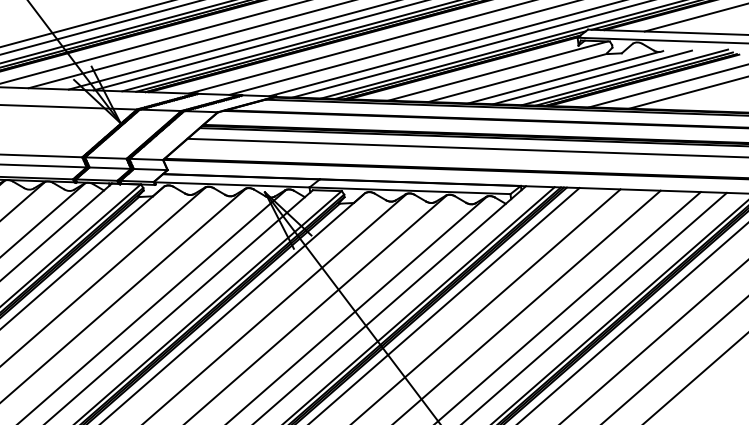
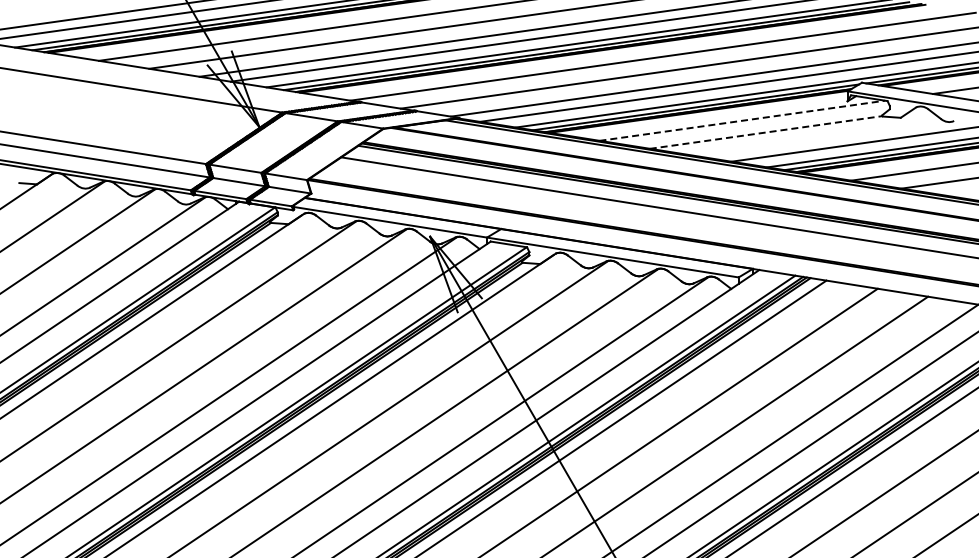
line: (498, 70) -> (742, 120), solid -> dashed
line: (518, 77) -> (766, 132), solid -> dashed
line: (563, 77) -> (823, 139), removed

